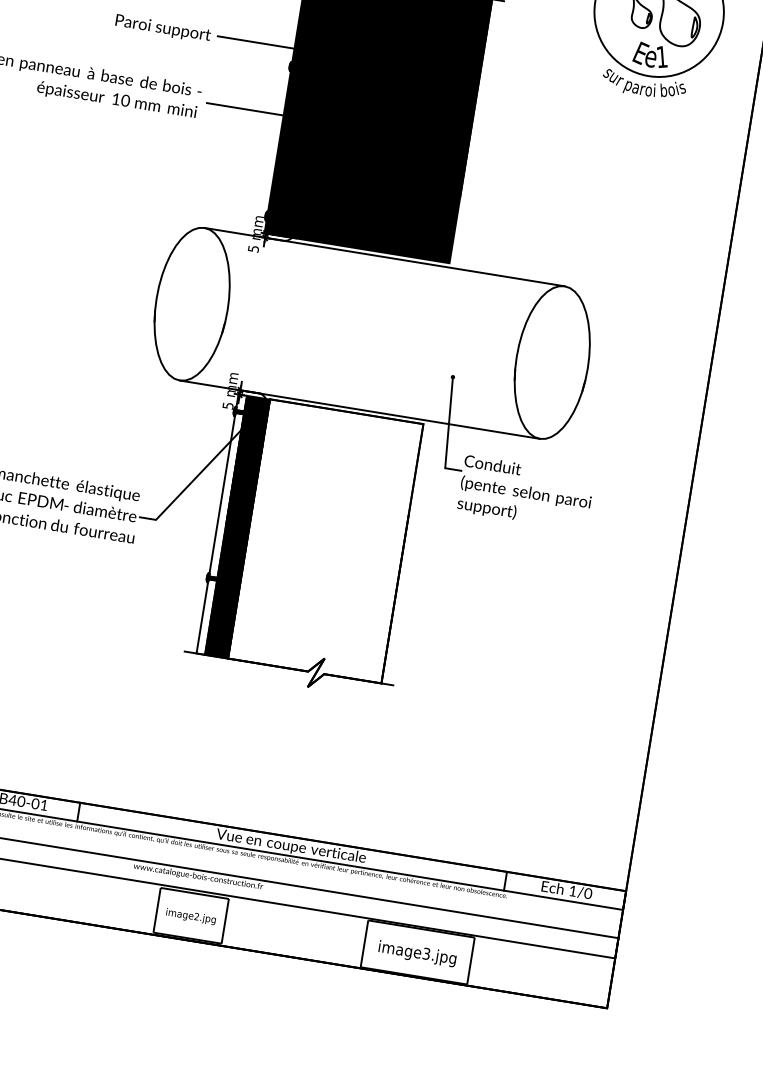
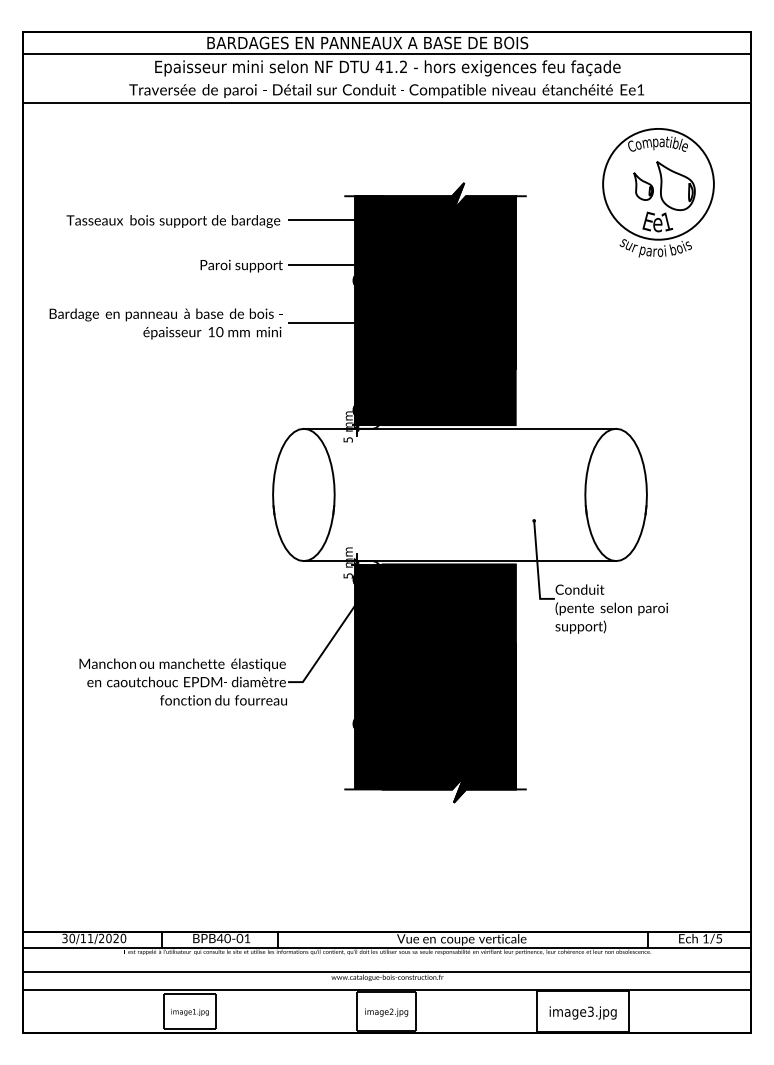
fill: (221, 523) -> (358, 676), added
fill: (323, 548) -> (448, 683), added
text: (588, 893) -> (719, 938), 1/0 -> 1/5

